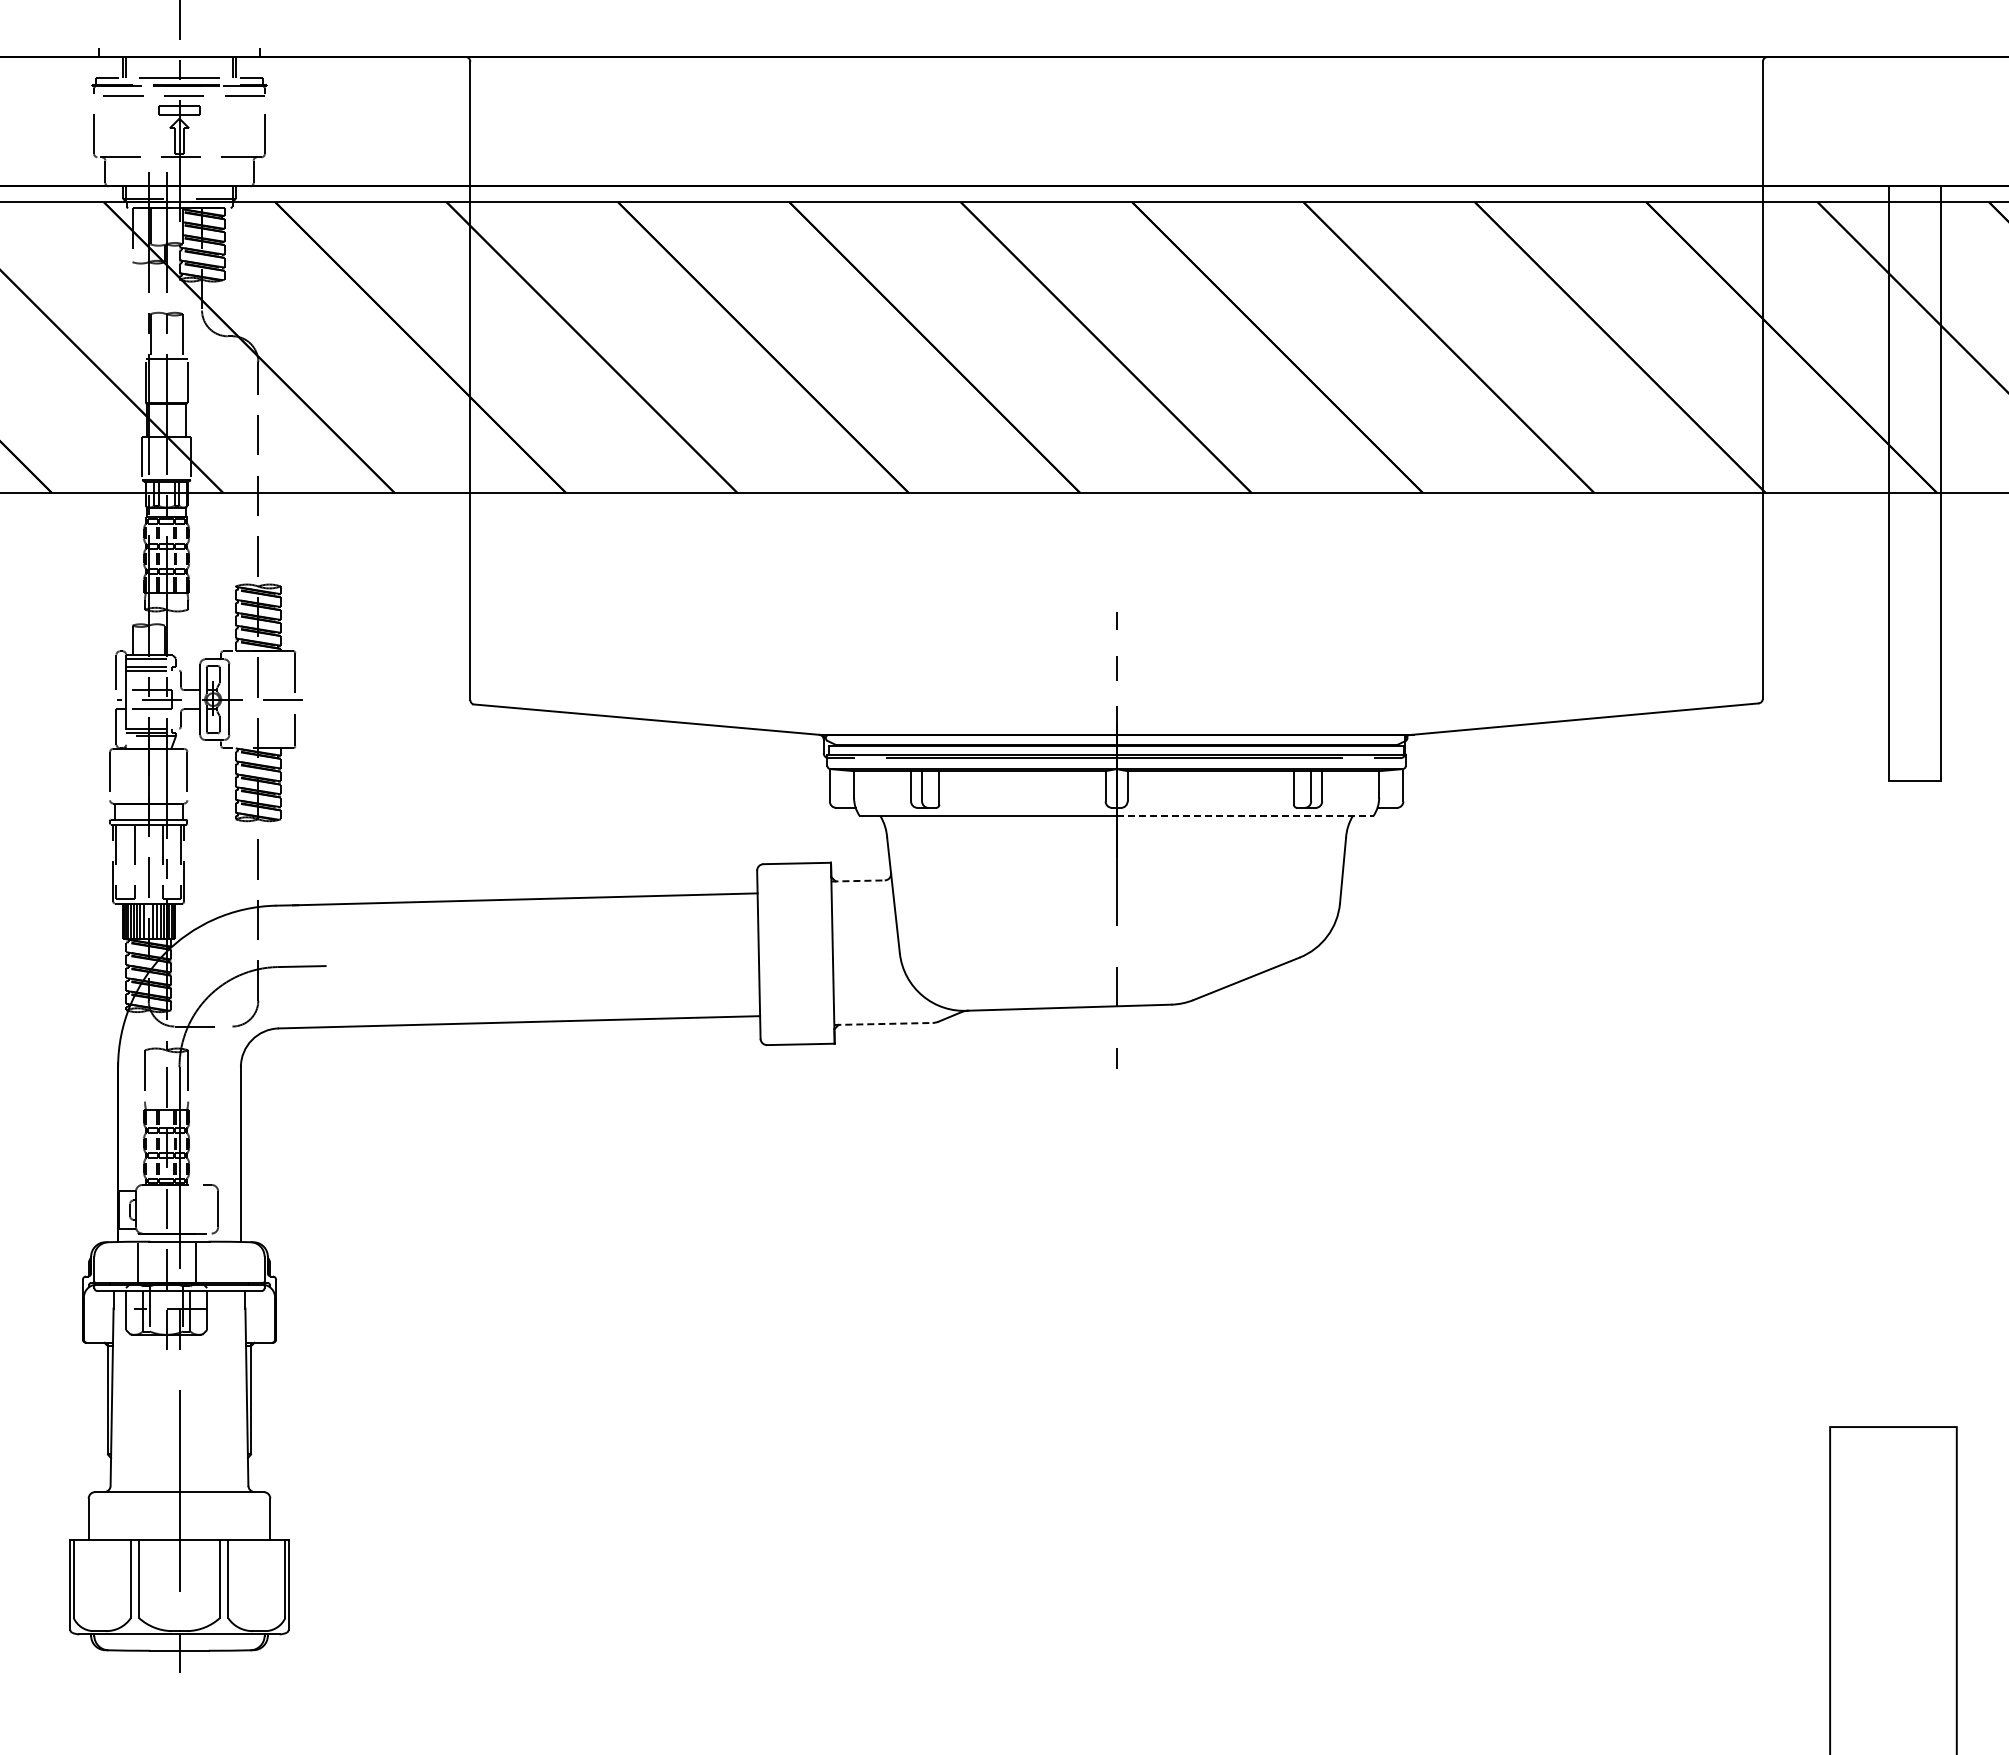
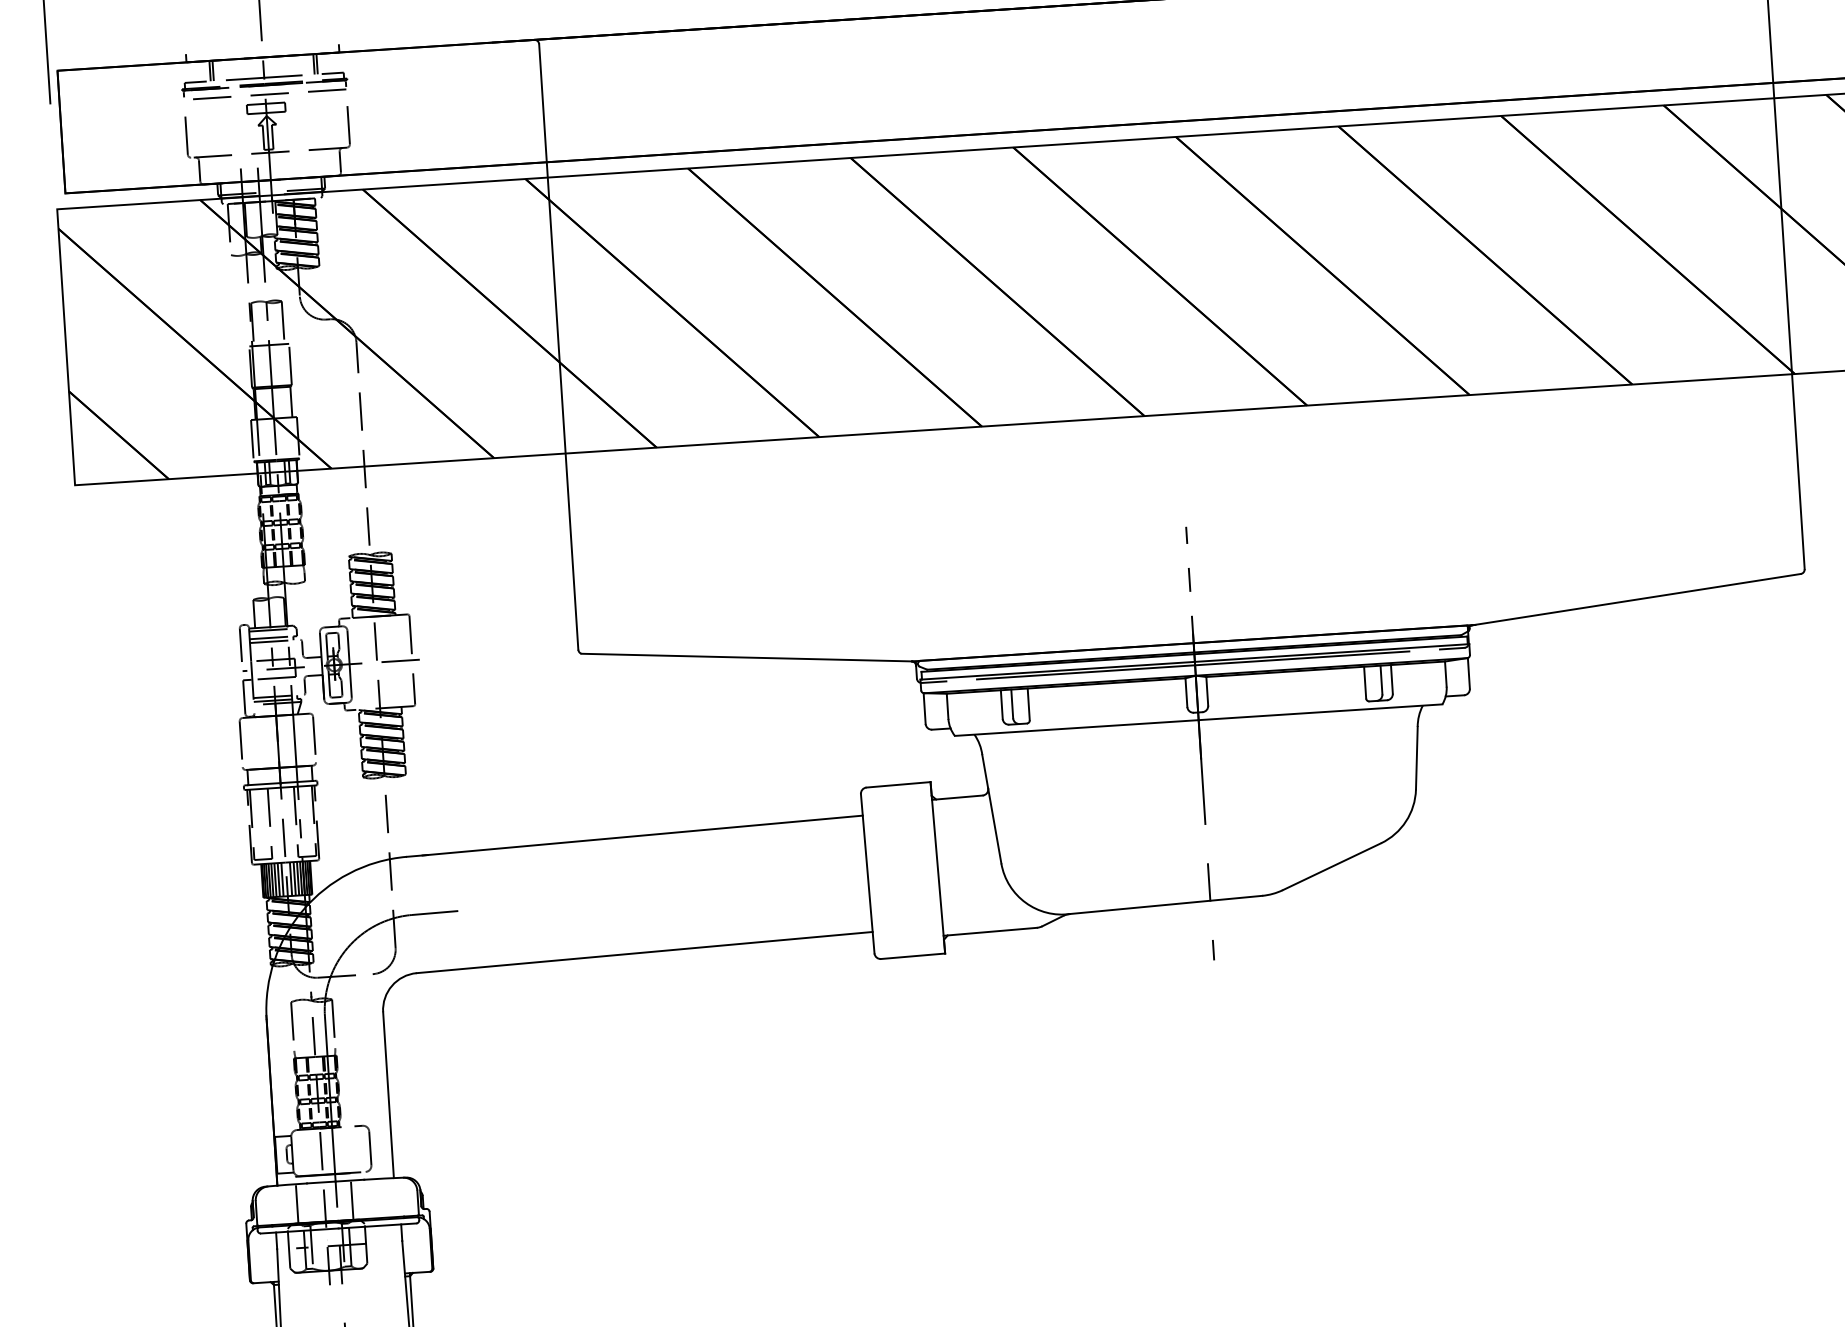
line: (1245, 815) -> (1320, 711), dashed -> solid
line: (858, 880) -> (957, 797), dashed -> solid
line: (883, 1023) -> (990, 931), dashed -> solid

